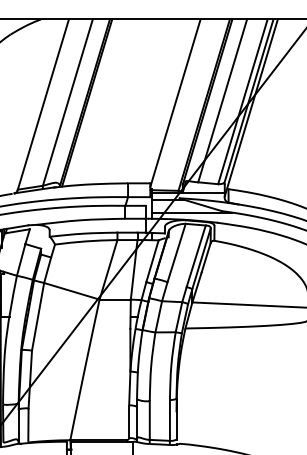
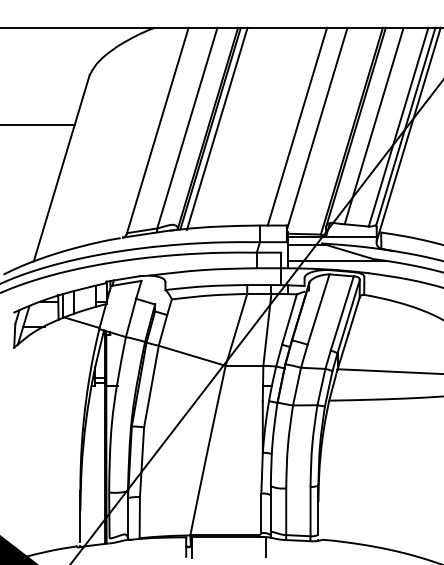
line: (159, 101) -> (297, 126), added
line: (92, 102) -> (216, 128), added

